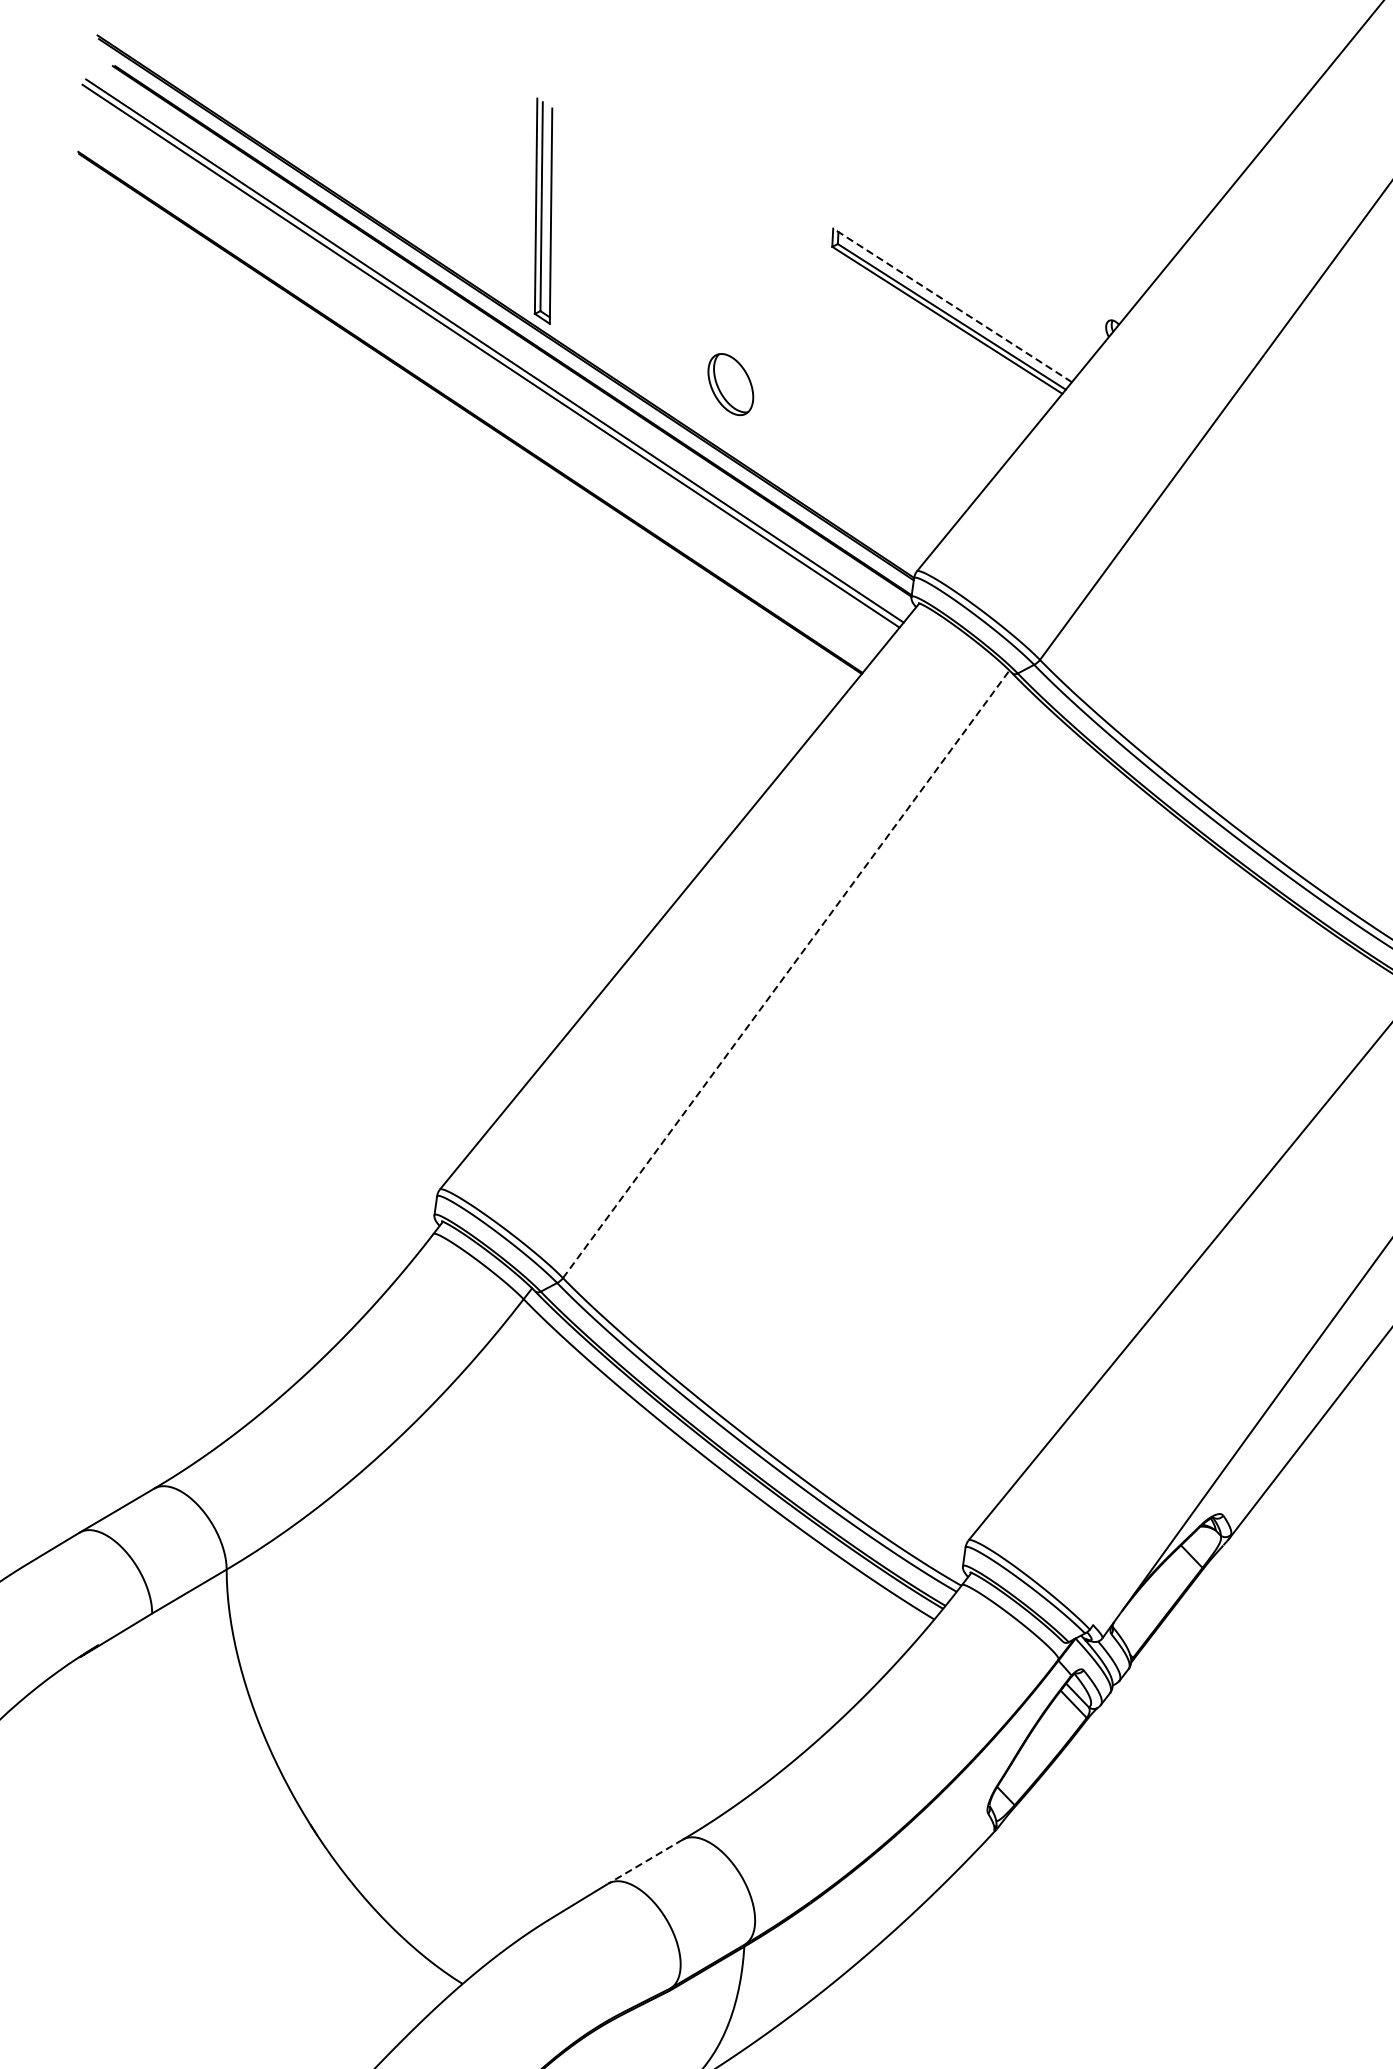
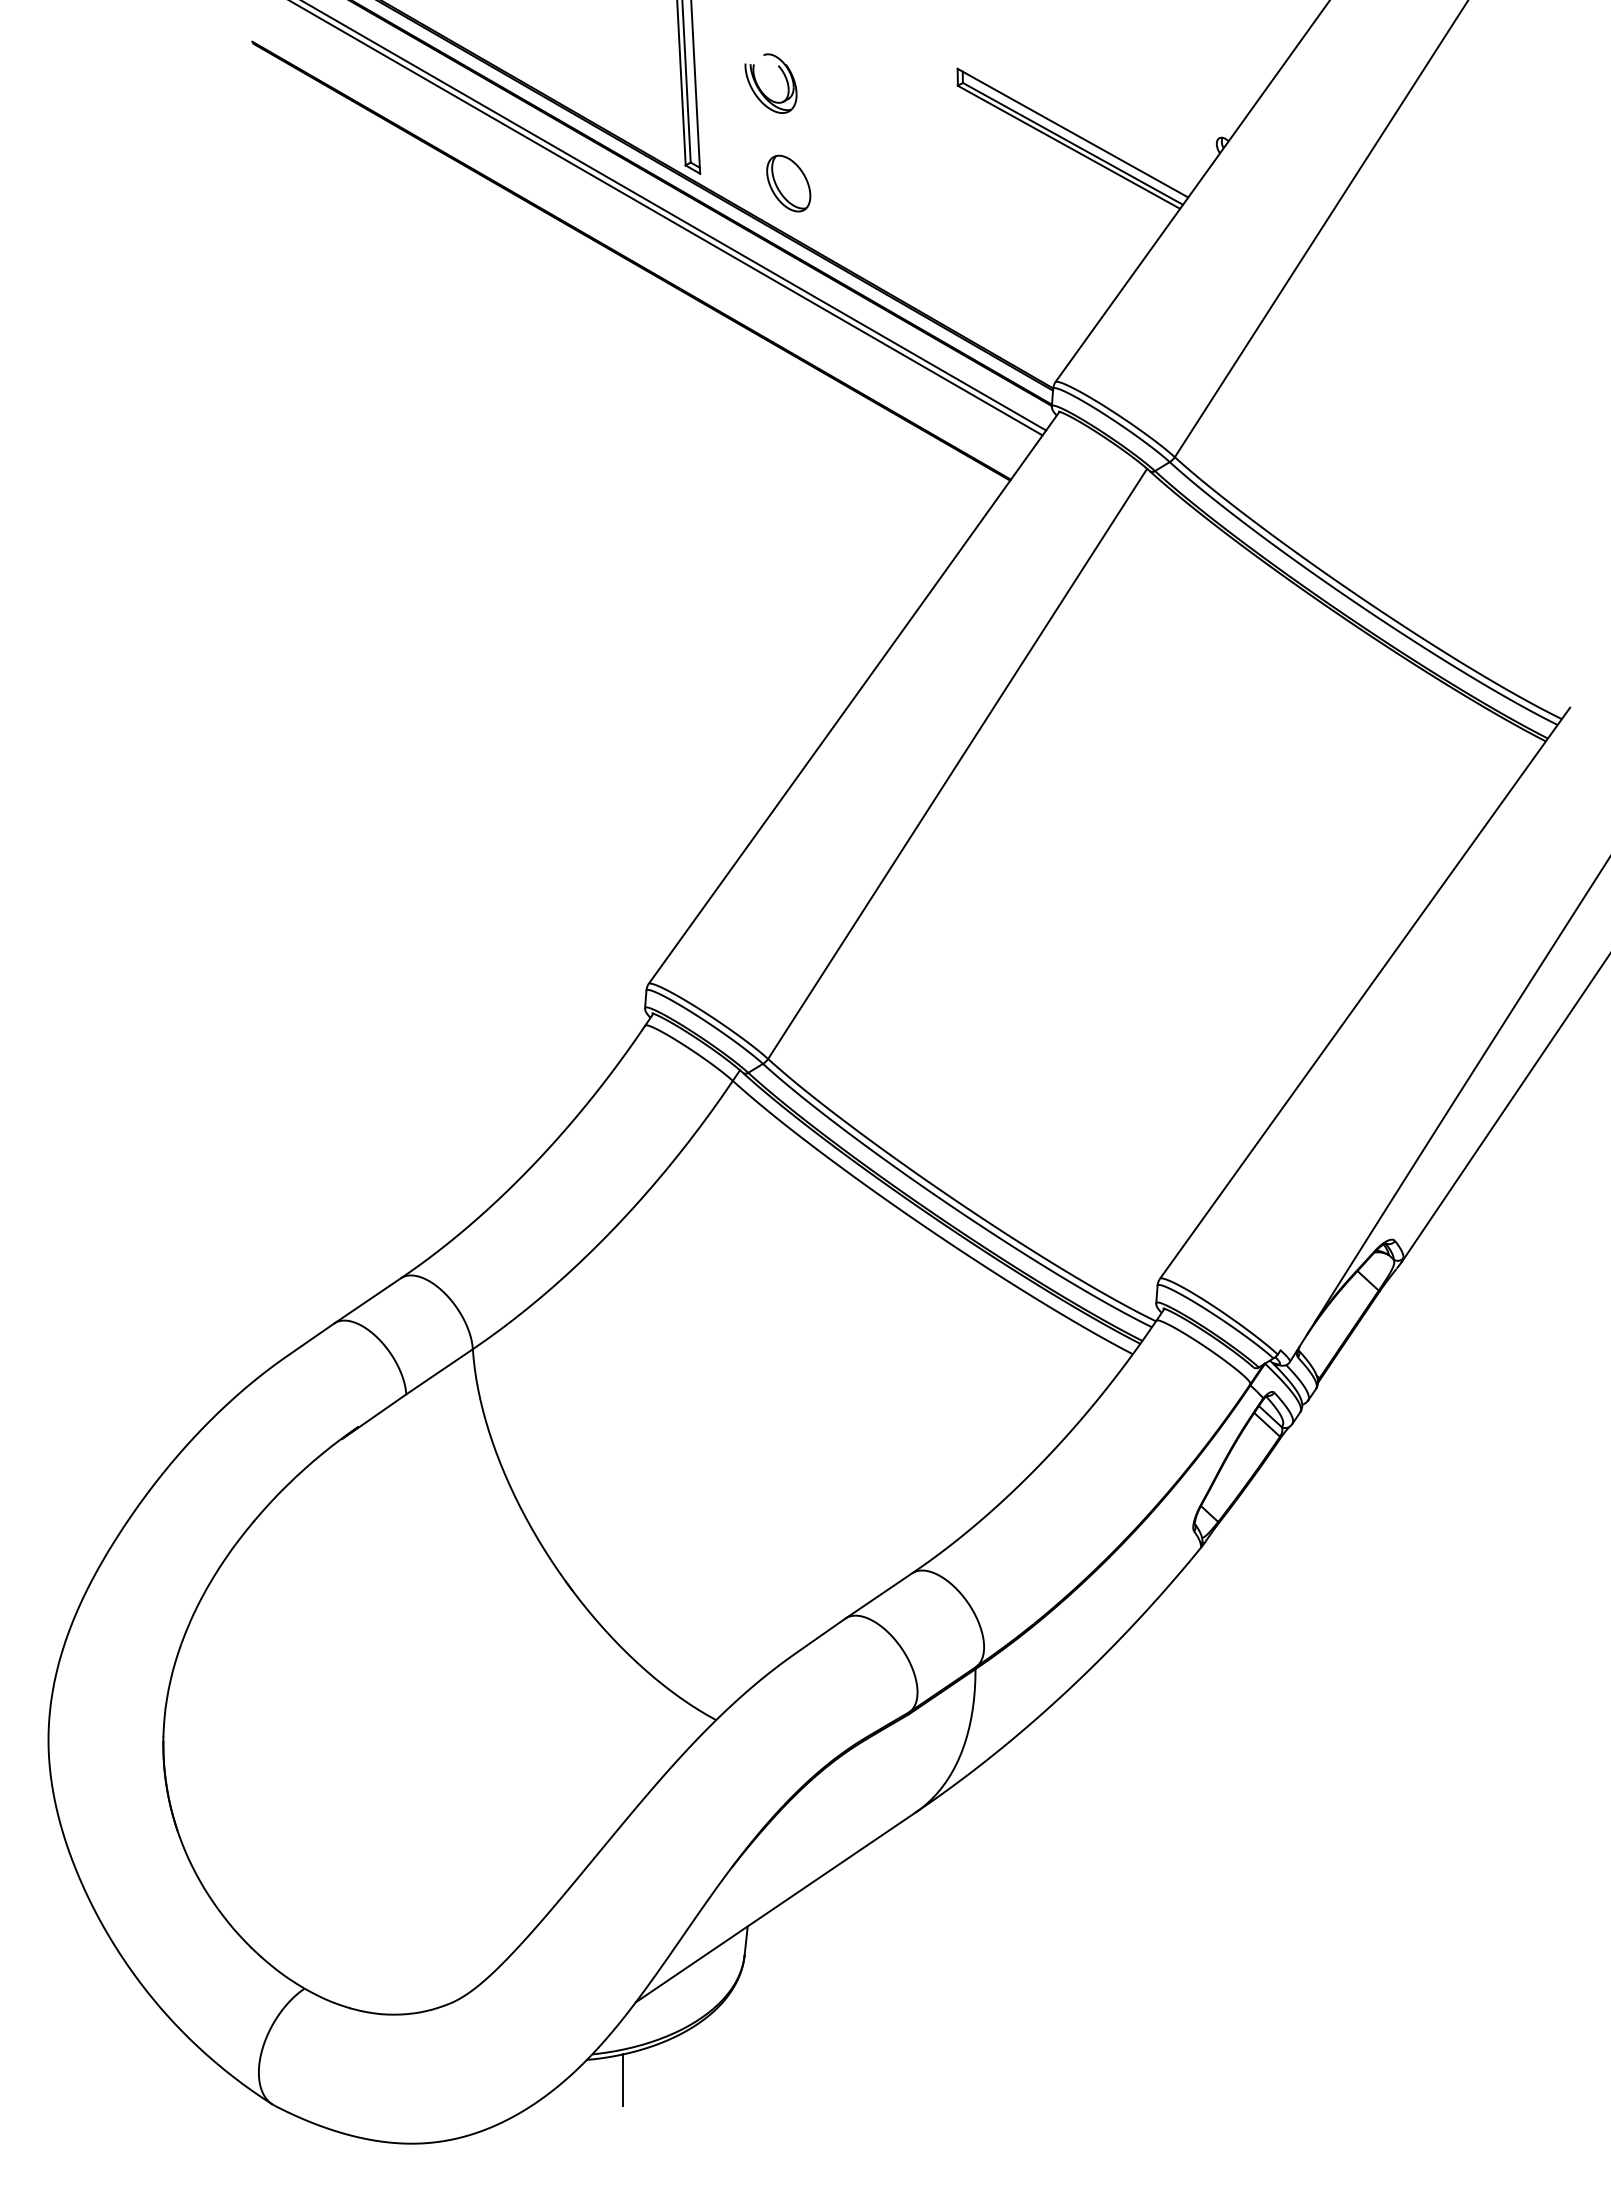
part: (621, 237) -> (761, 89), added
line: (952, 304) -> (1072, 132), dashed -> solid
part: (730, 384) -> (788, 183), moved
line: (786, 973) -> (957, 763), dashed -> solid
line: (645, 1862) -> (878, 1596), dashed -> solid

